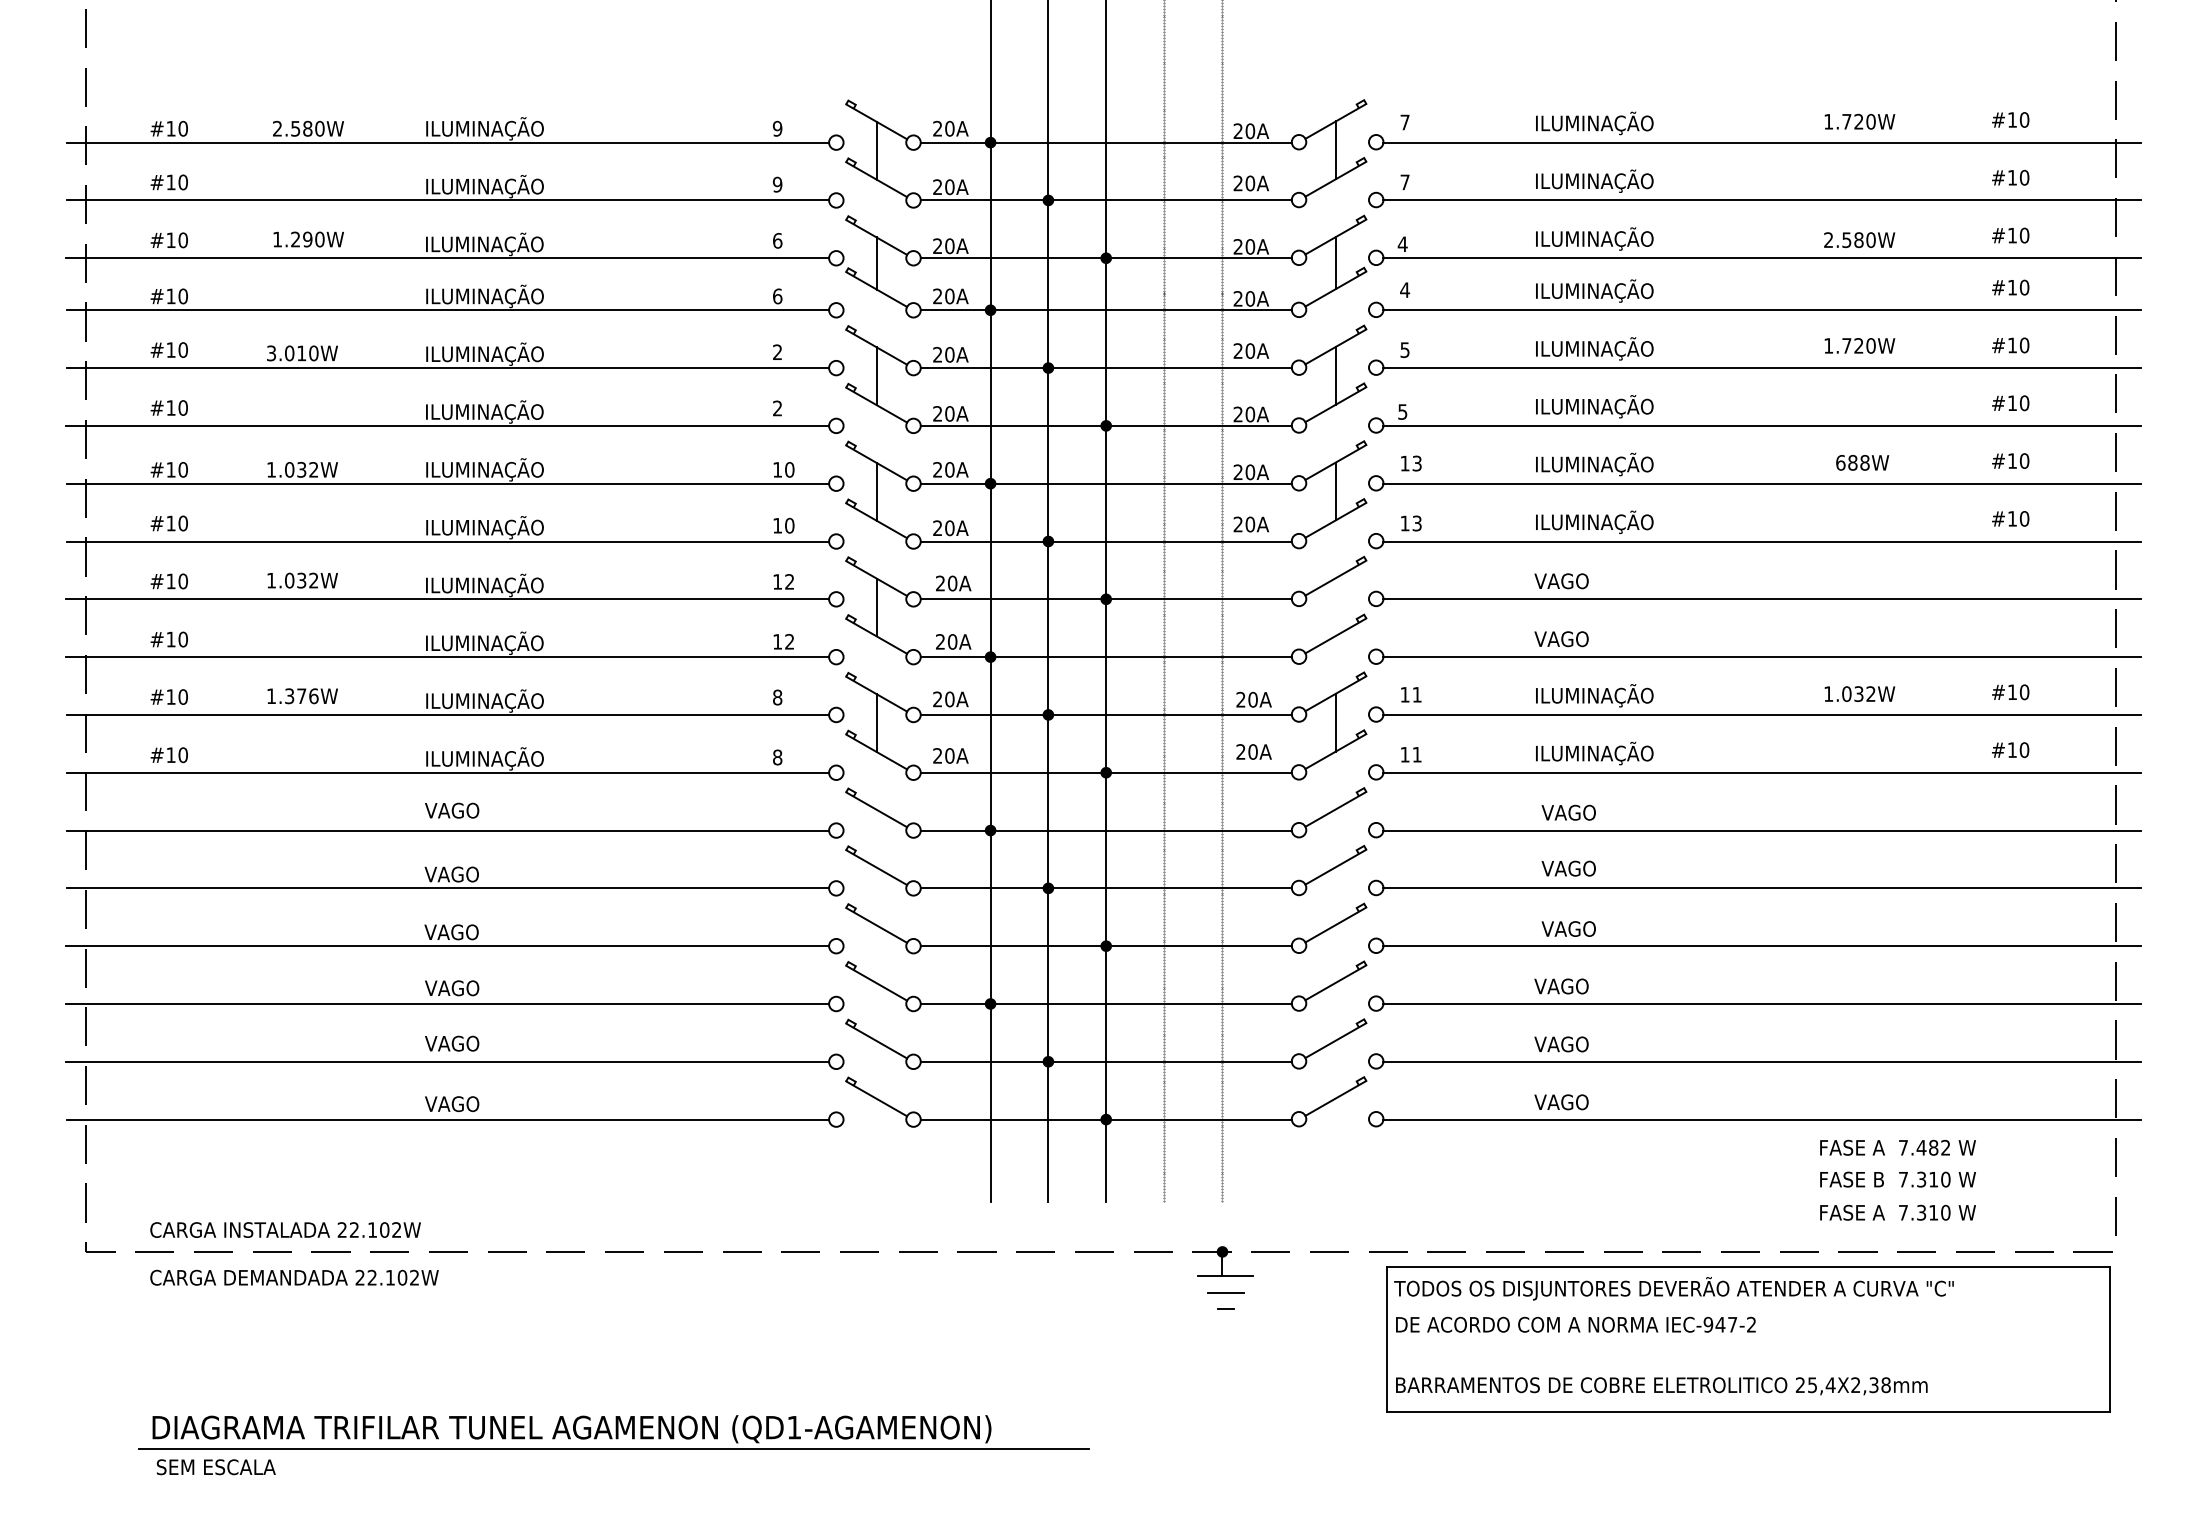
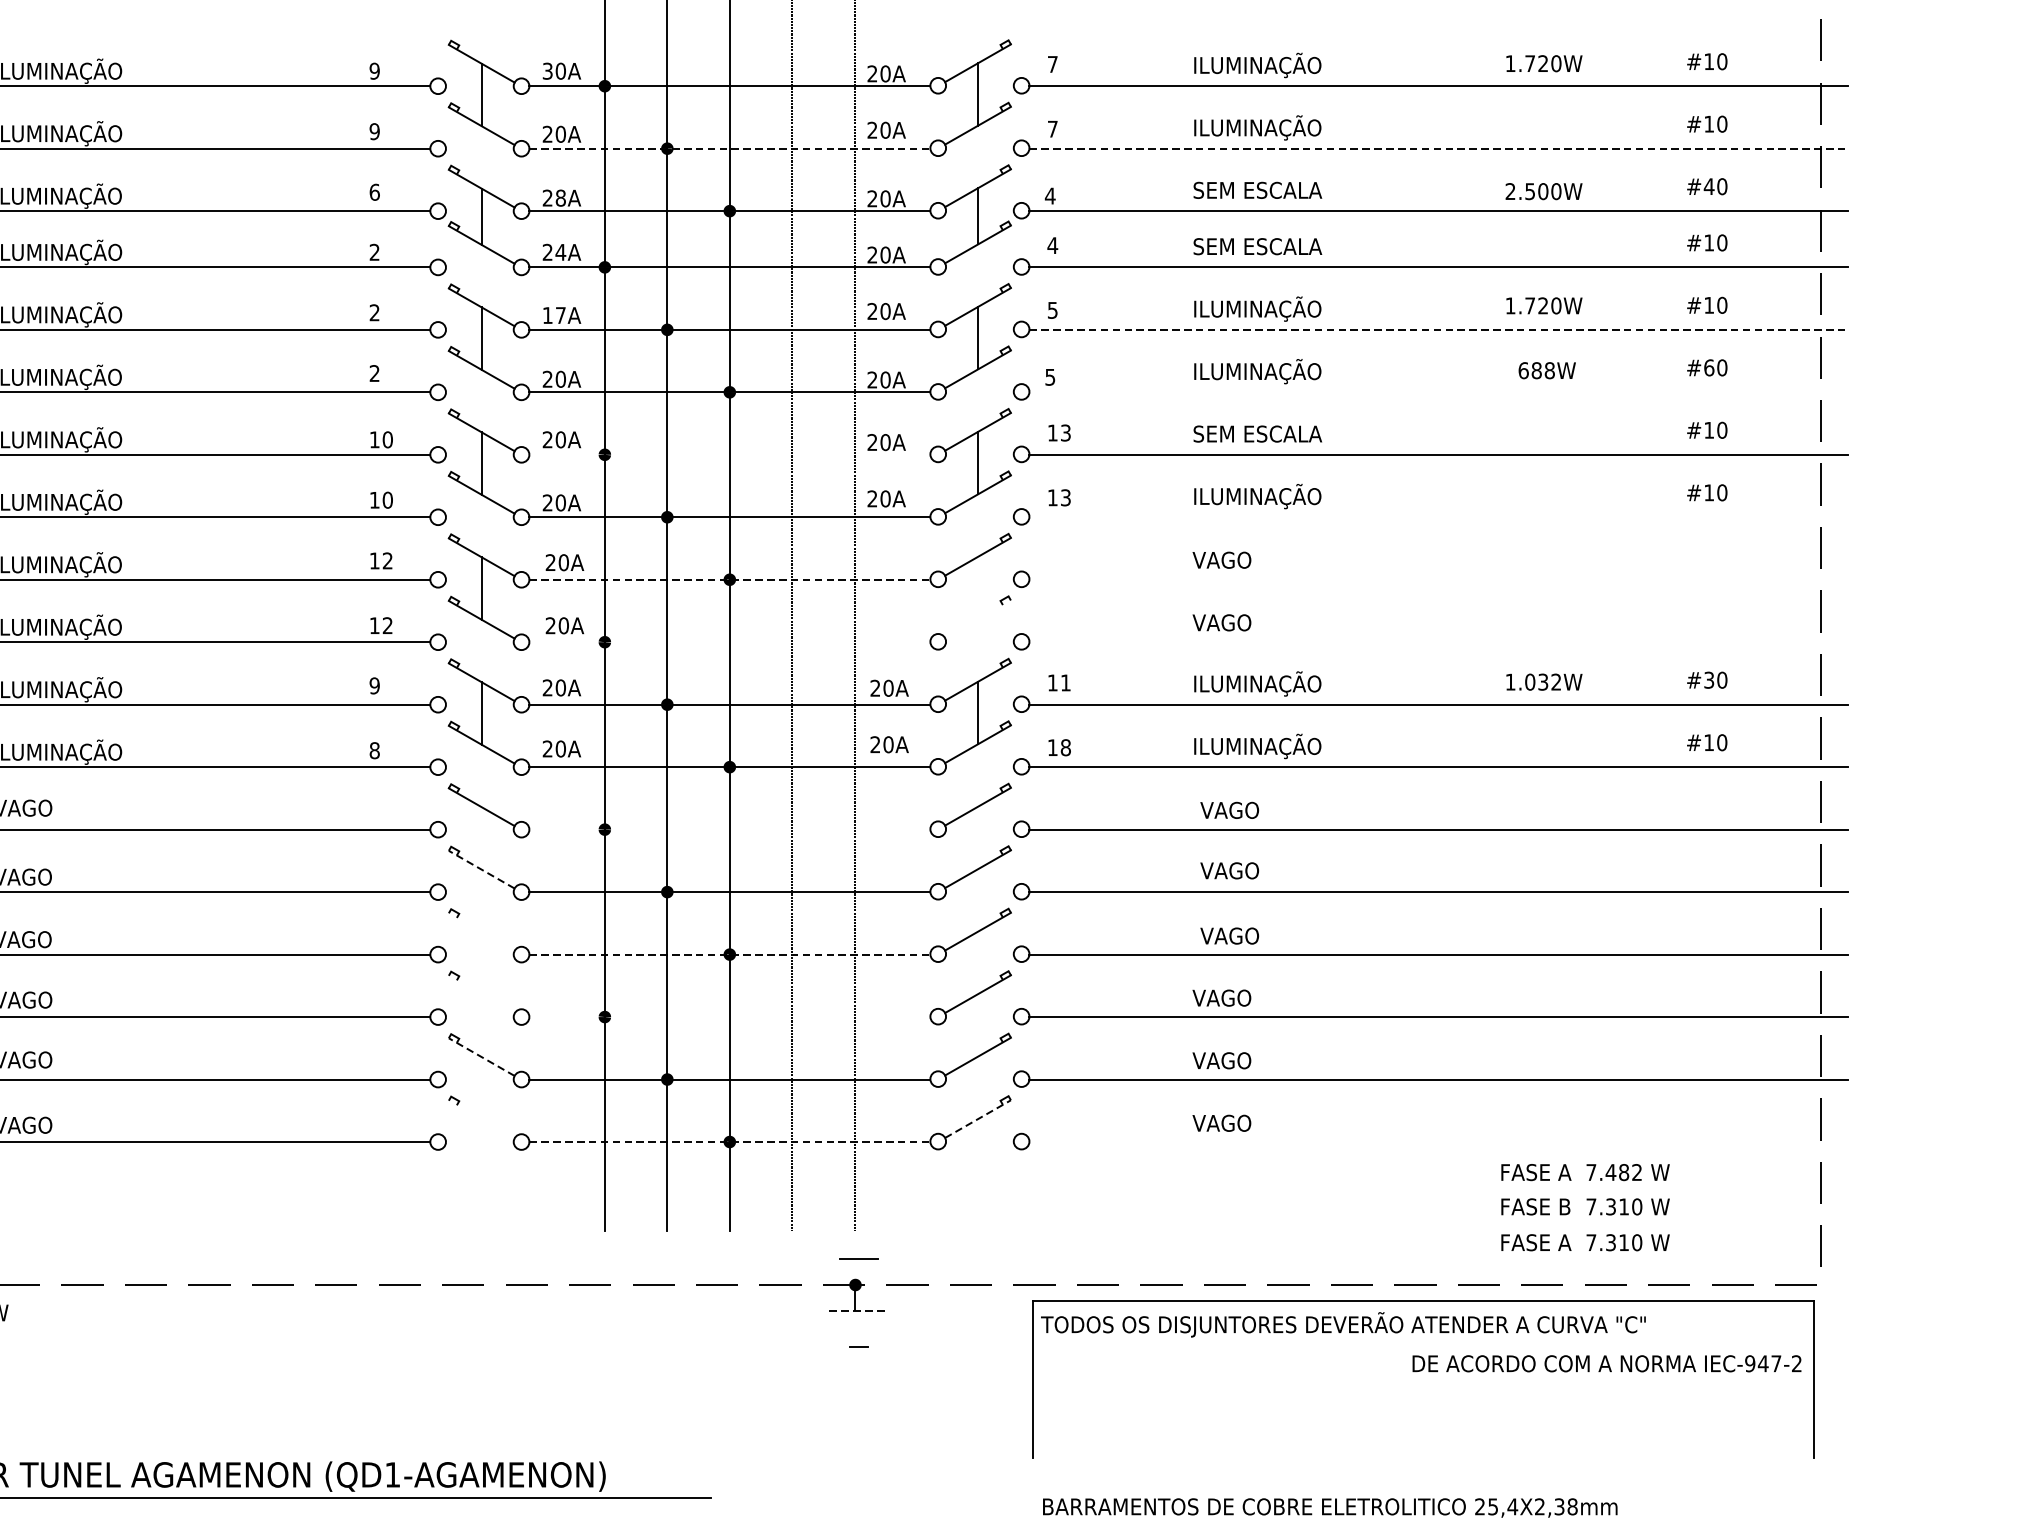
text: (937, 128) -> (547, 70), 20A -> 30A
line: (1106, 200) -> (730, 148), solid -> dashed
line: (1762, 200) -> (1439, 148), solid -> dashed
text: (2012, 235) -> (1709, 186), #10 -> #40
text: (1594, 238) -> (1257, 189), ILUMINAÇÃO -> SEM ESCALA
text: (1858, 239) -> (1542, 190), 2.580W -> 2.500W
text: (949, 245) -> (560, 197), 20A -> 28A
text: (1594, 290) -> (1257, 246), ILUMINAÇÃO -> SEM ESCALA
text: (777, 296) -> (374, 252), 6 -> 2
text: (949, 296) -> (560, 252), 20A -> 24A
text: (943, 354) -> (553, 315), 20A -> 17A
line: (1762, 368) -> (1439, 330), solid -> dashed
text: (2012, 403) -> (1709, 368), #10 -> #60
line: (1761, 425) -> (1437, 391), removed
text: (1862, 462) -> (1547, 370), moved
text: (1594, 464) -> (1257, 434), ILUMINAÇÃO -> SEM ESCALA
line: (1105, 483) -> (729, 454), removed
line: (1761, 541) -> (1437, 517), removed
line: (1106, 599) -> (730, 579), solid -> dashed
line: (1761, 599) -> (1437, 579), removed
line: (1335, 635) -> (977, 618), removed
line: (1105, 657) -> (729, 642), removed
line: (1761, 657) -> (1437, 642), removed
text: (2012, 692) -> (1709, 680), #10 -> #30
text: (777, 697) -> (374, 685), 8 -> 9
text: (1416, 754) -> (1065, 747), 11 -> 18
line: (1105, 830) -> (729, 829), removed
line: (876, 867) -> (481, 869), solid -> dashed
line: (876, 925) -> (481, 932), removed
line: (1106, 946) -> (730, 954), solid -> dashed
line: (876, 982) -> (481, 993), removed
line: (1105, 1003) -> (729, 1016), removed
line: (876, 1040) -> (481, 1056), solid -> dashed
line: (876, 1098) -> (481, 1119), removed
line: (1336, 1098) -> (978, 1119), solid -> dashed
line: (1106, 1119) -> (730, 1141), solid -> dashed
line: (1761, 1119) -> (1437, 1141), removed
line: (1226, 1276) -> (859, 1311), solid -> dashed
line: (1225, 1292) -> (858, 1258), moved
text: (1575, 1324) -> (1606, 1363), moved
text: (1661, 1386) -> (1329, 1508), moved
line: (1748, 1411) -> (1423, 1457), removed

